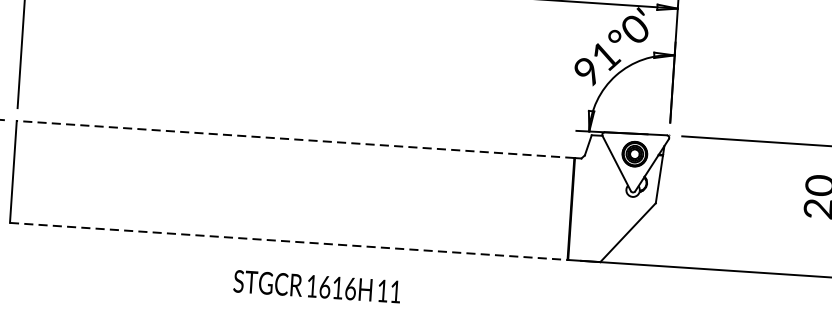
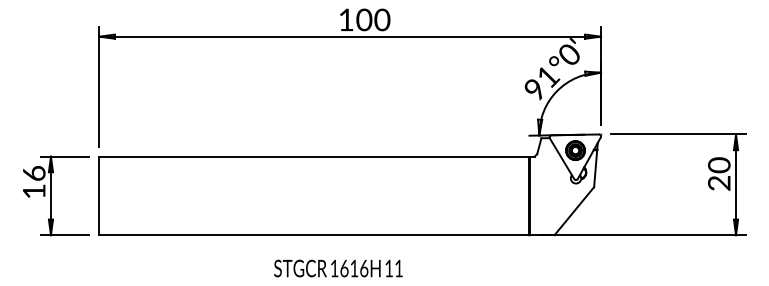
line: (295, 139) -> (314, 156), dashed -> solid
line: (289, 241) -> (314, 235), dashed -> solid

